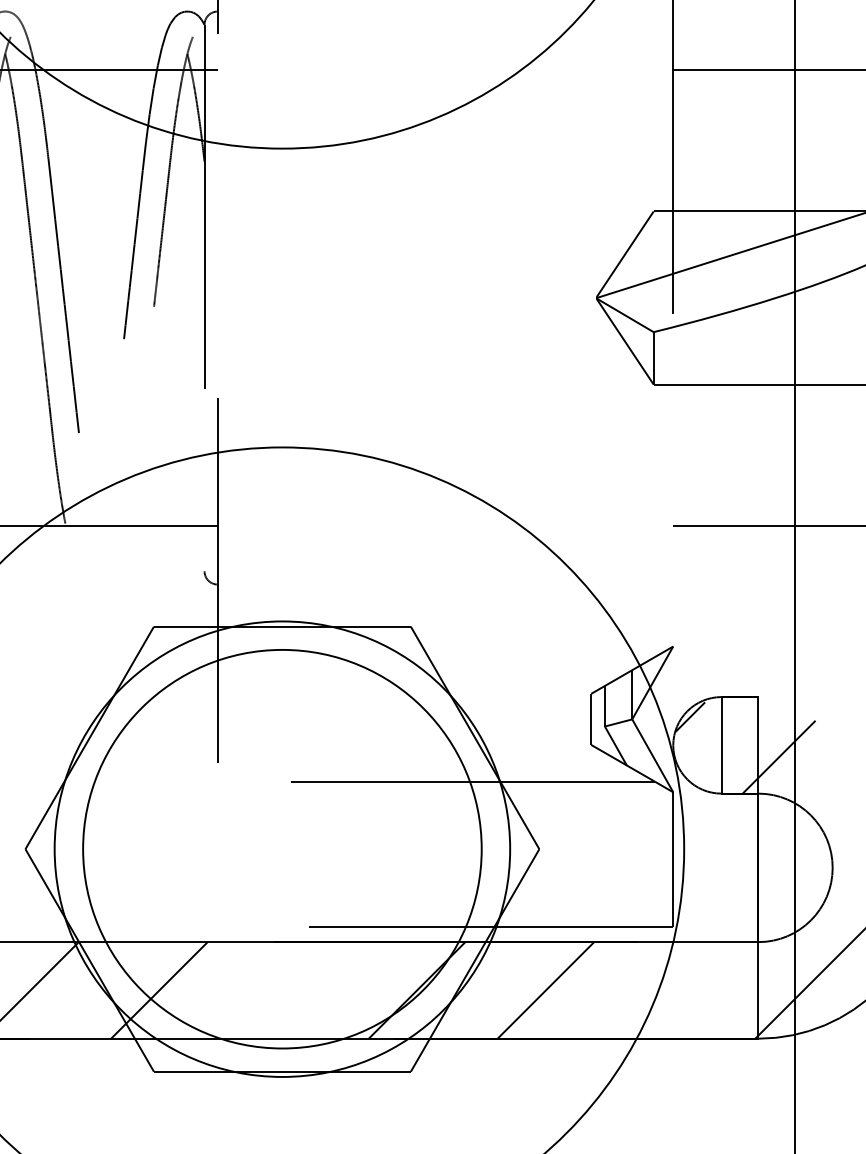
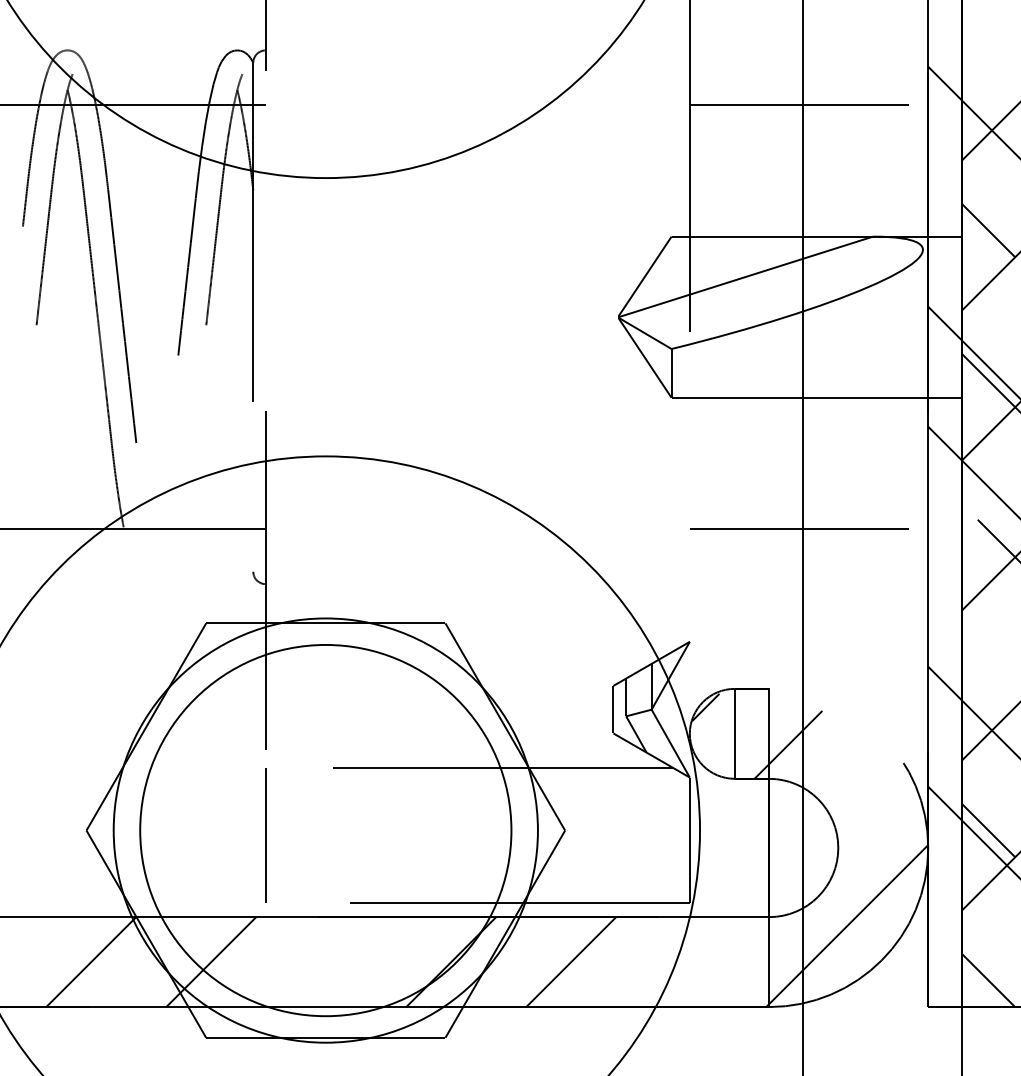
line: (217, 854) -> (265, 835), added

